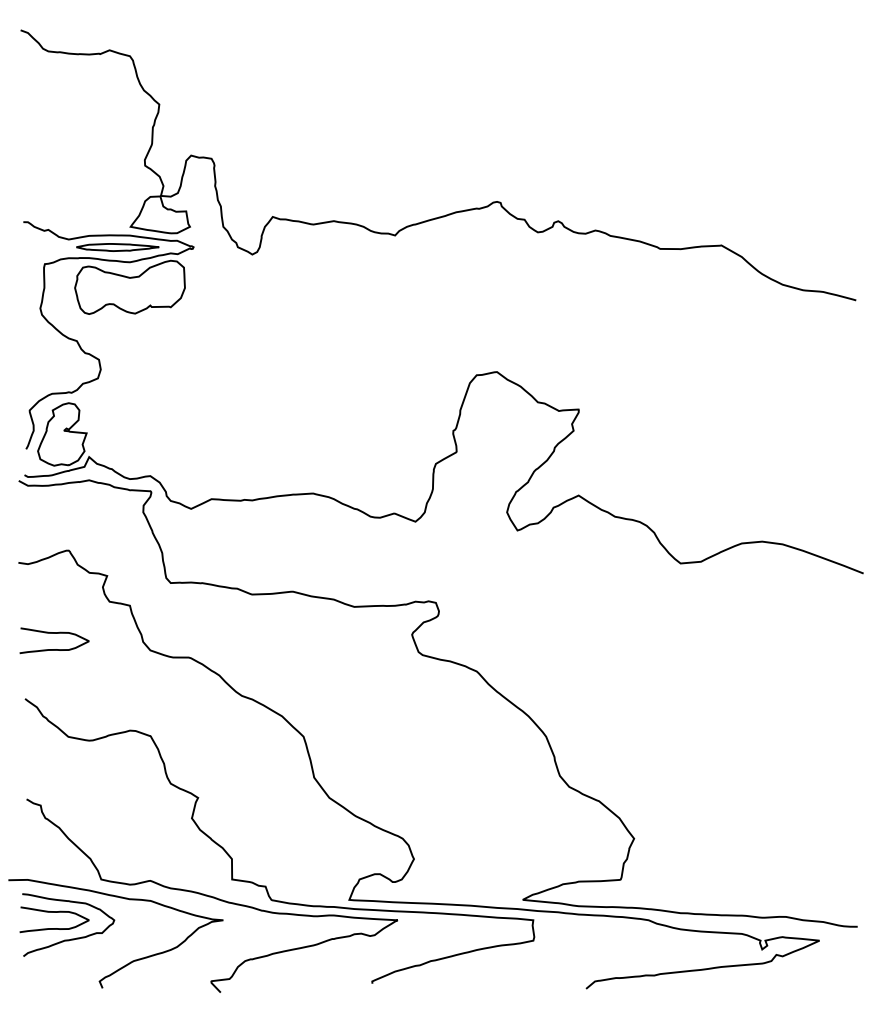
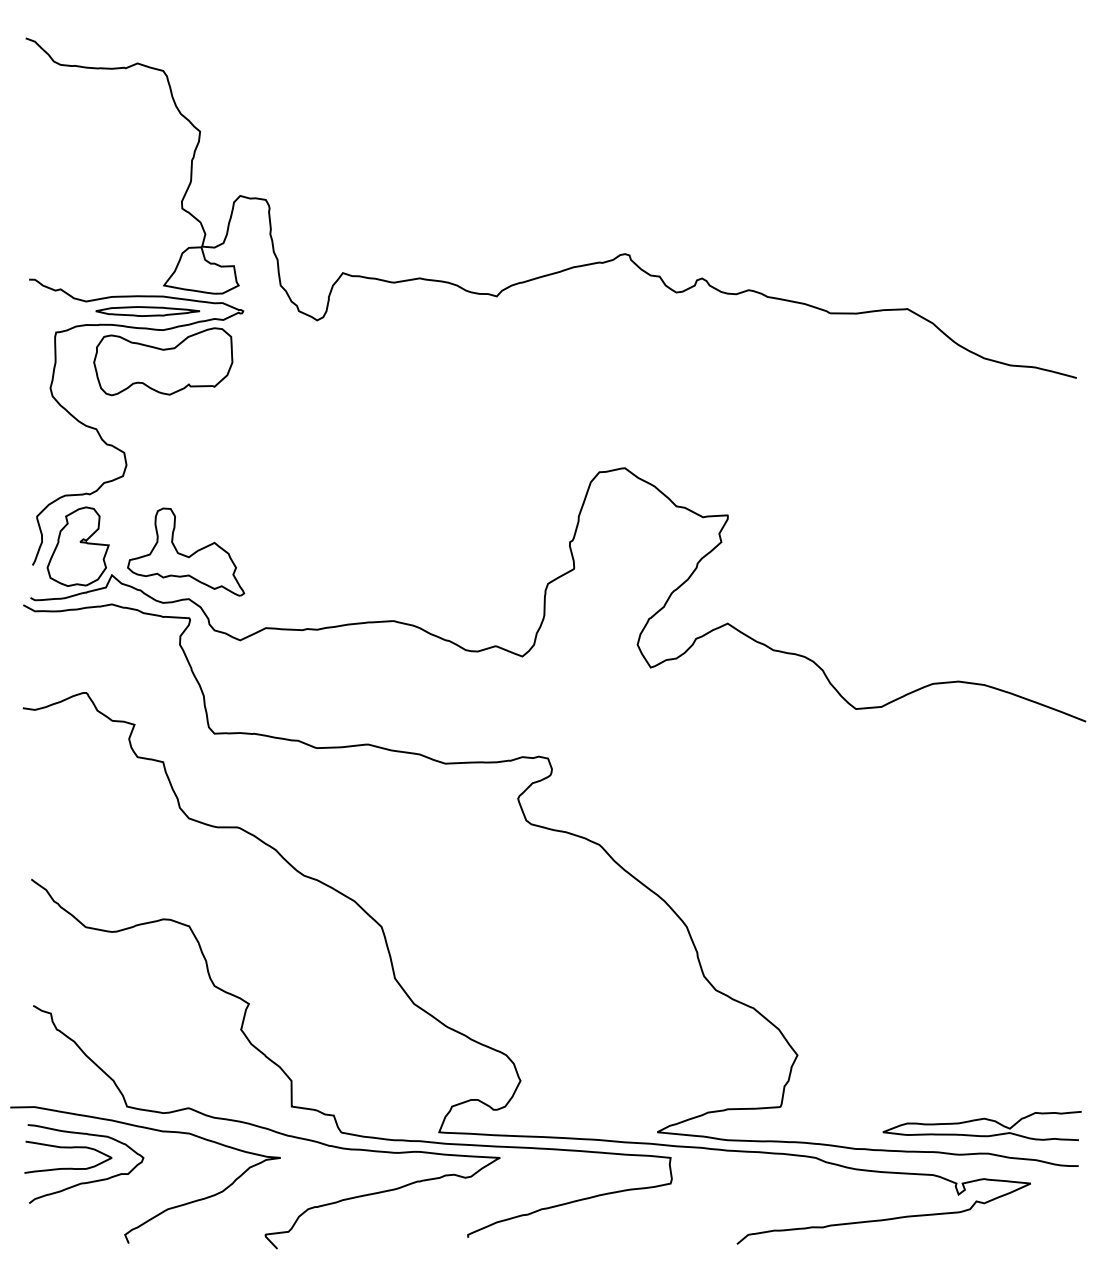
part: (148, 438) -> (186, 551), added
curve: (54, 633) -> (68, 797), removed
curve: (780, 890) -> (981, 1120), added

